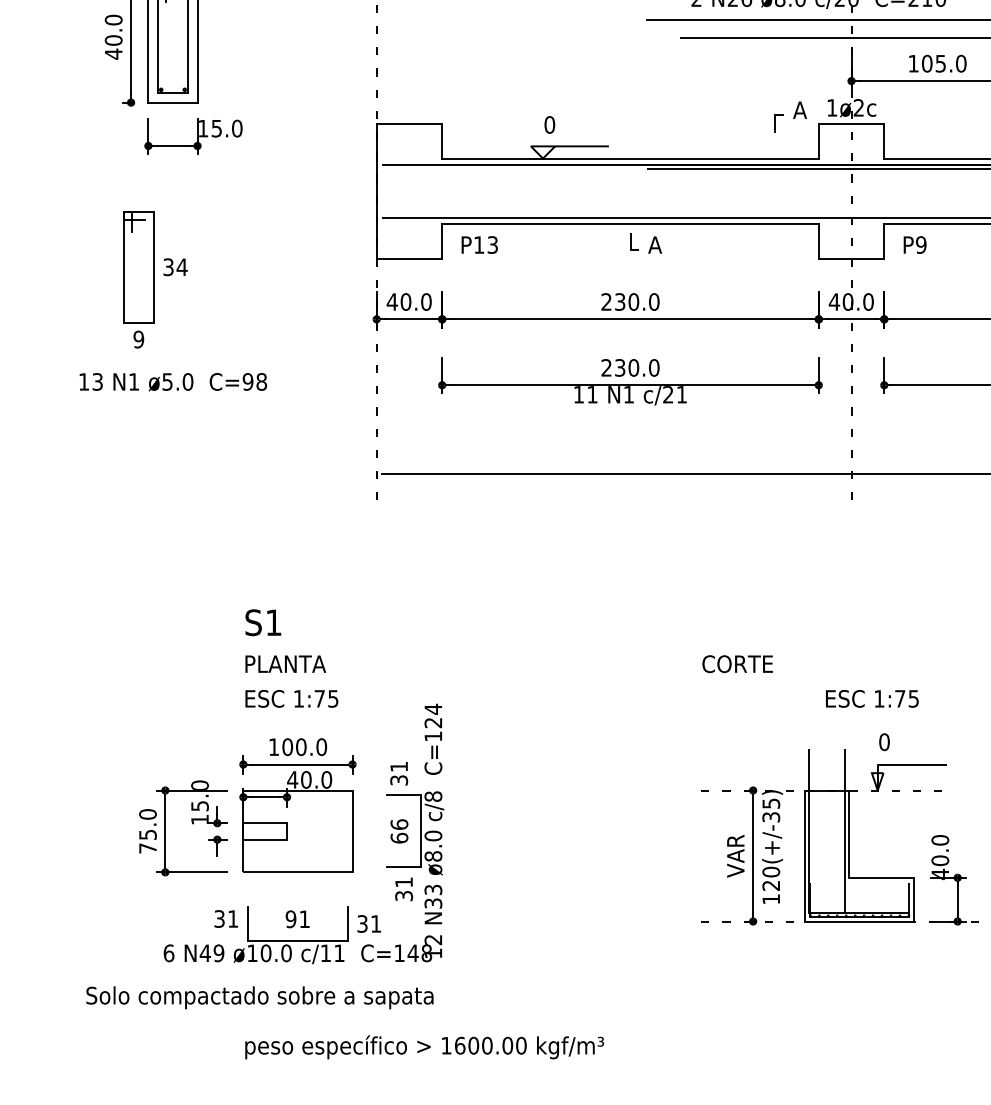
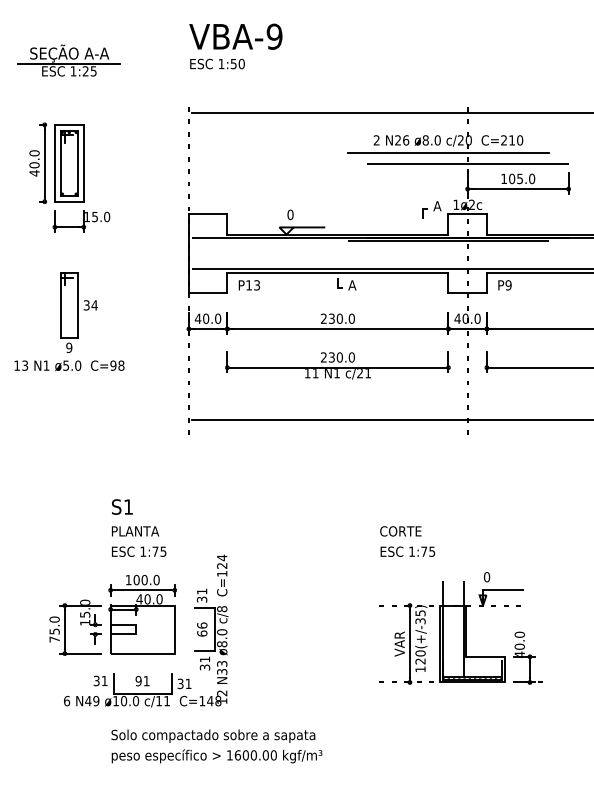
part: (154, 279) -> (78, 312), moved
text: (871, 698) -> (407, 551), moved
text: (260, 996) -> (213, 735), moved

